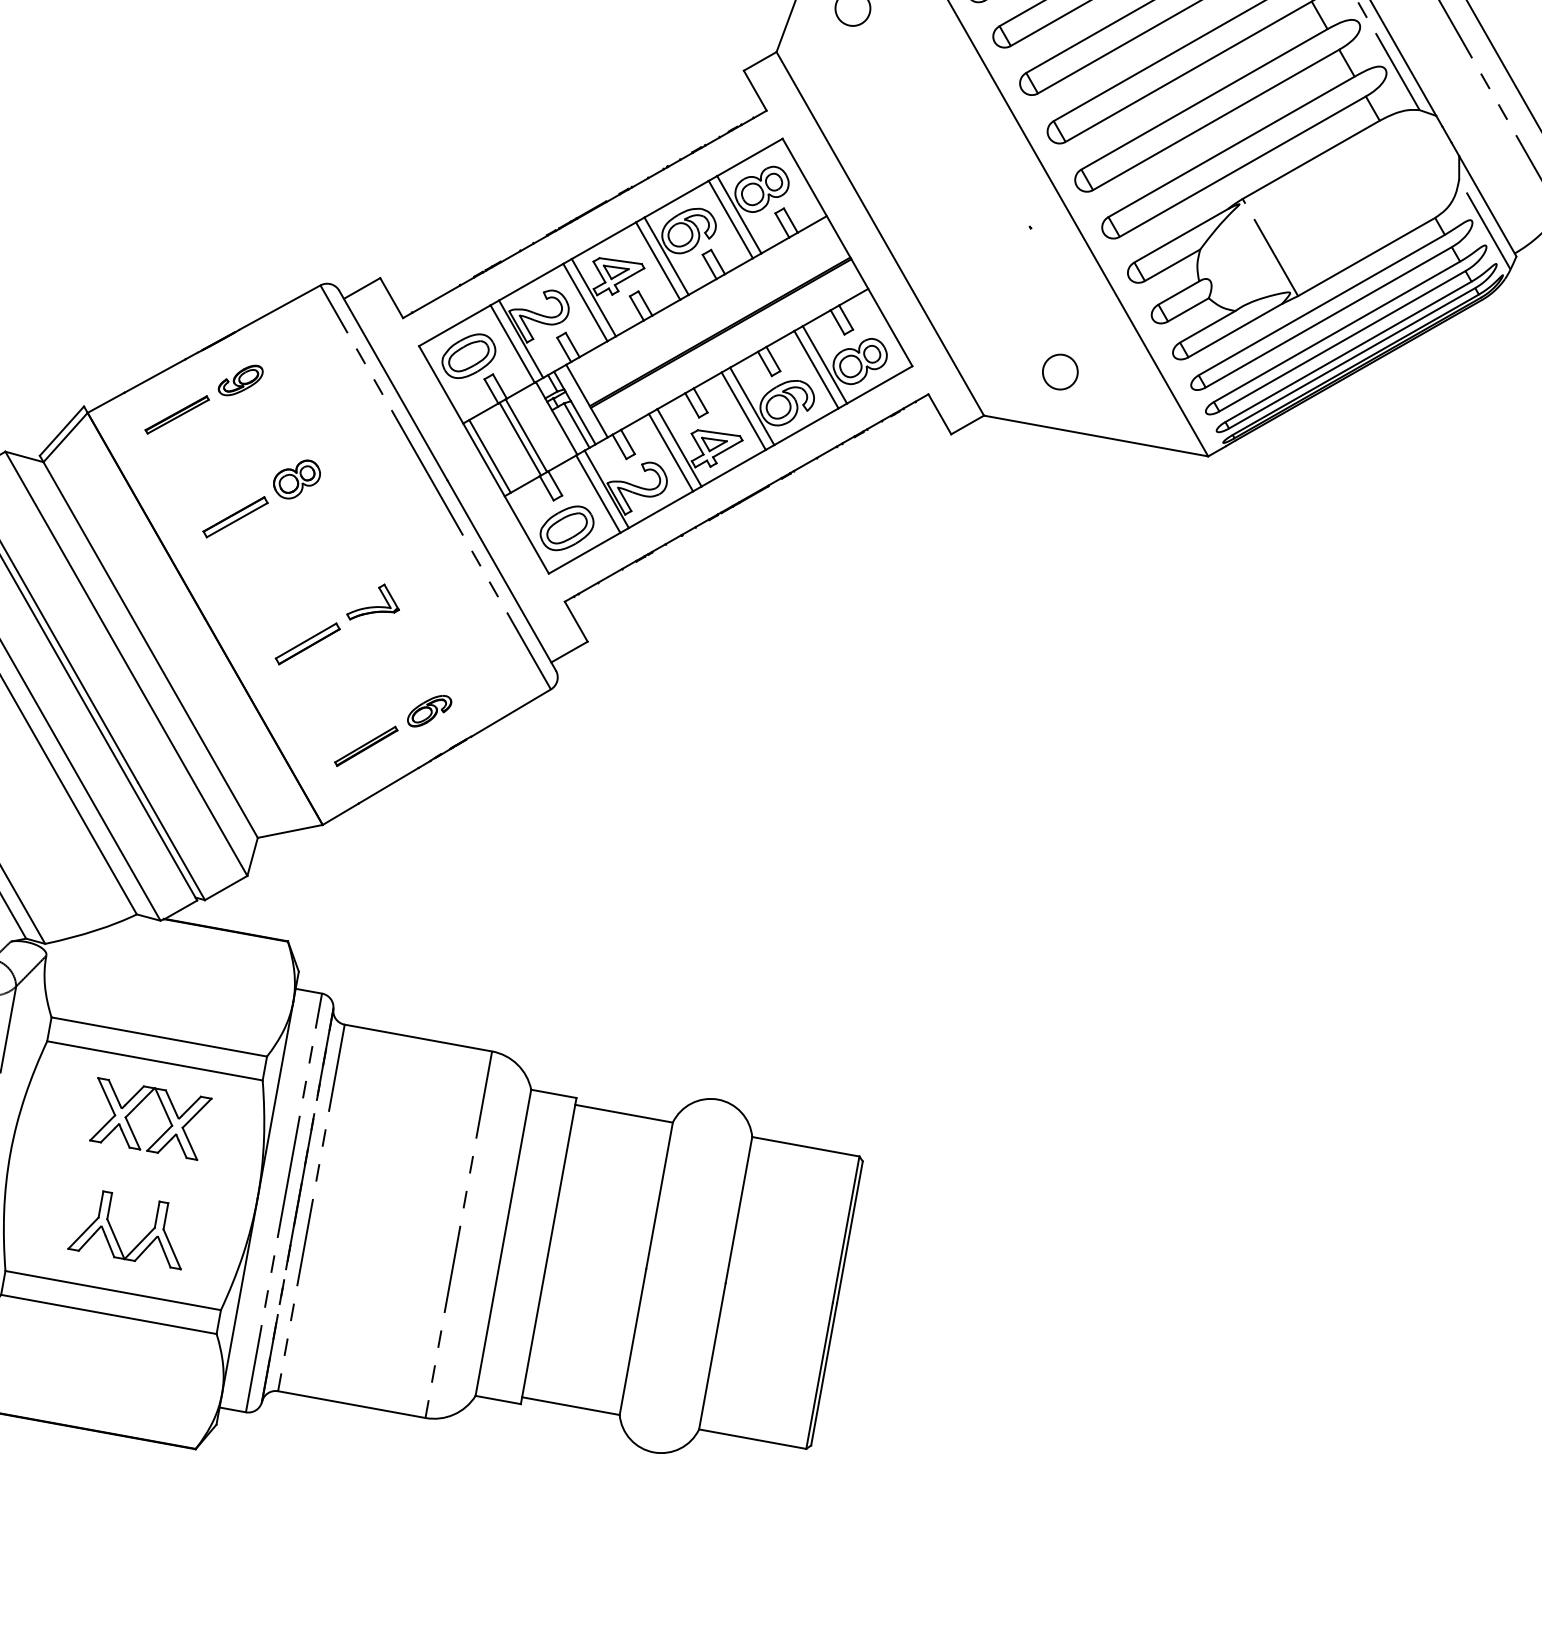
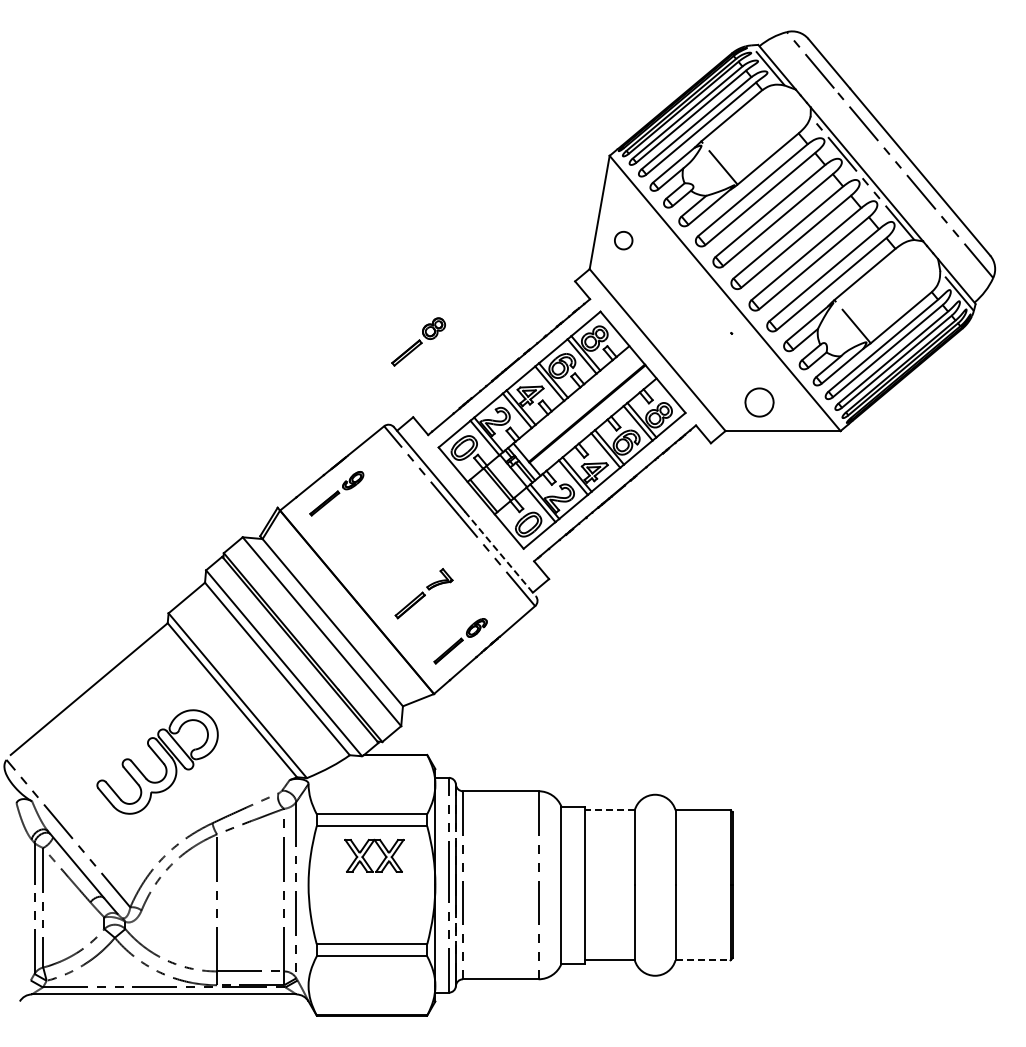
part: (1060, 372) -> (759, 402), size x1.6
part: (262, 498) -> (418, 341), moved
line: (501, 576) -> (500, 554), solid -> dashed
line: (623, 1114) -> (609, 810), solid -> dashed
part: (114, 1231) -> (367, 914), removed
line: (753, 1439) -> (703, 960), solid -> dashed

